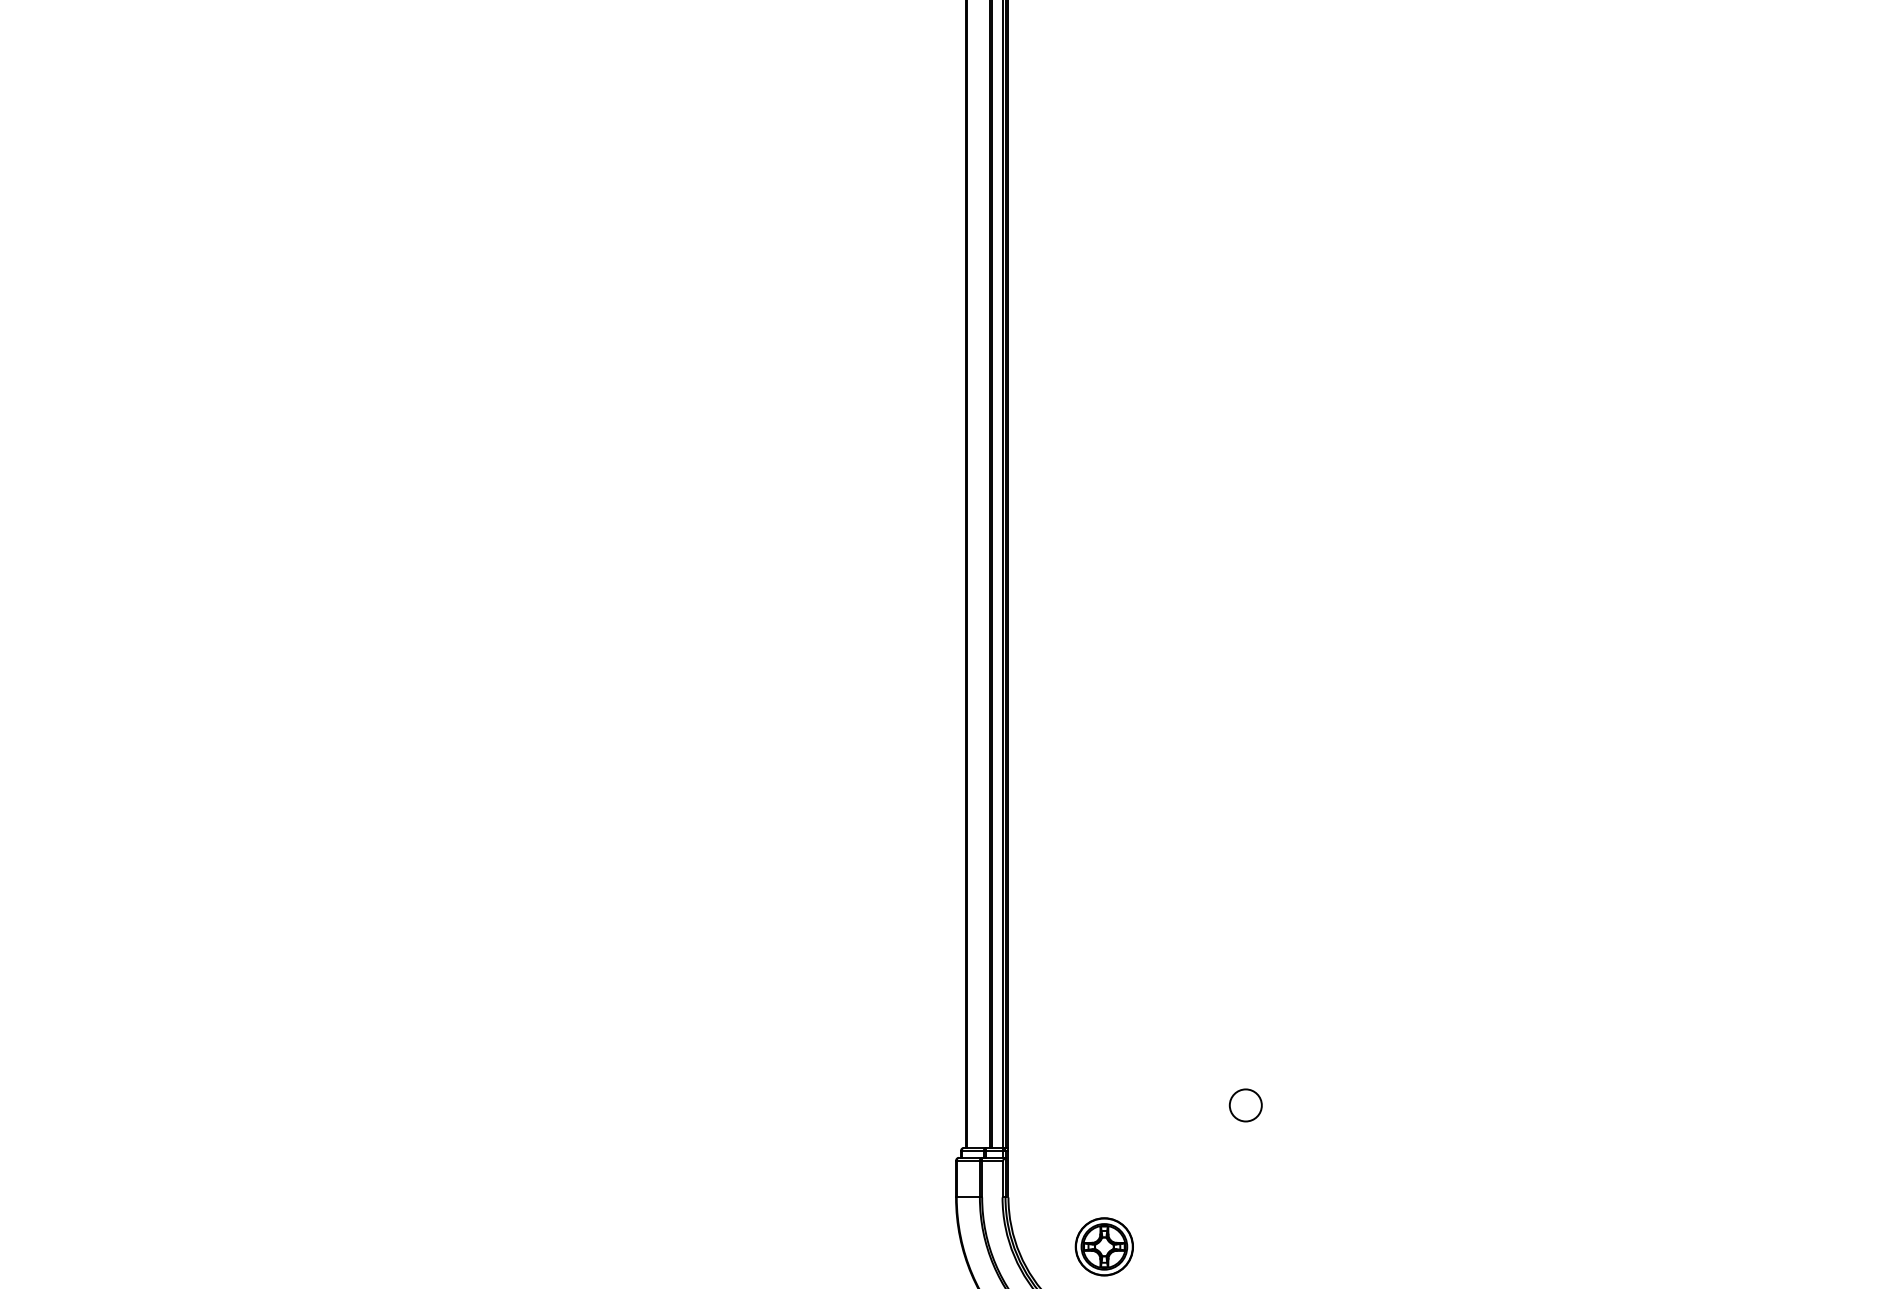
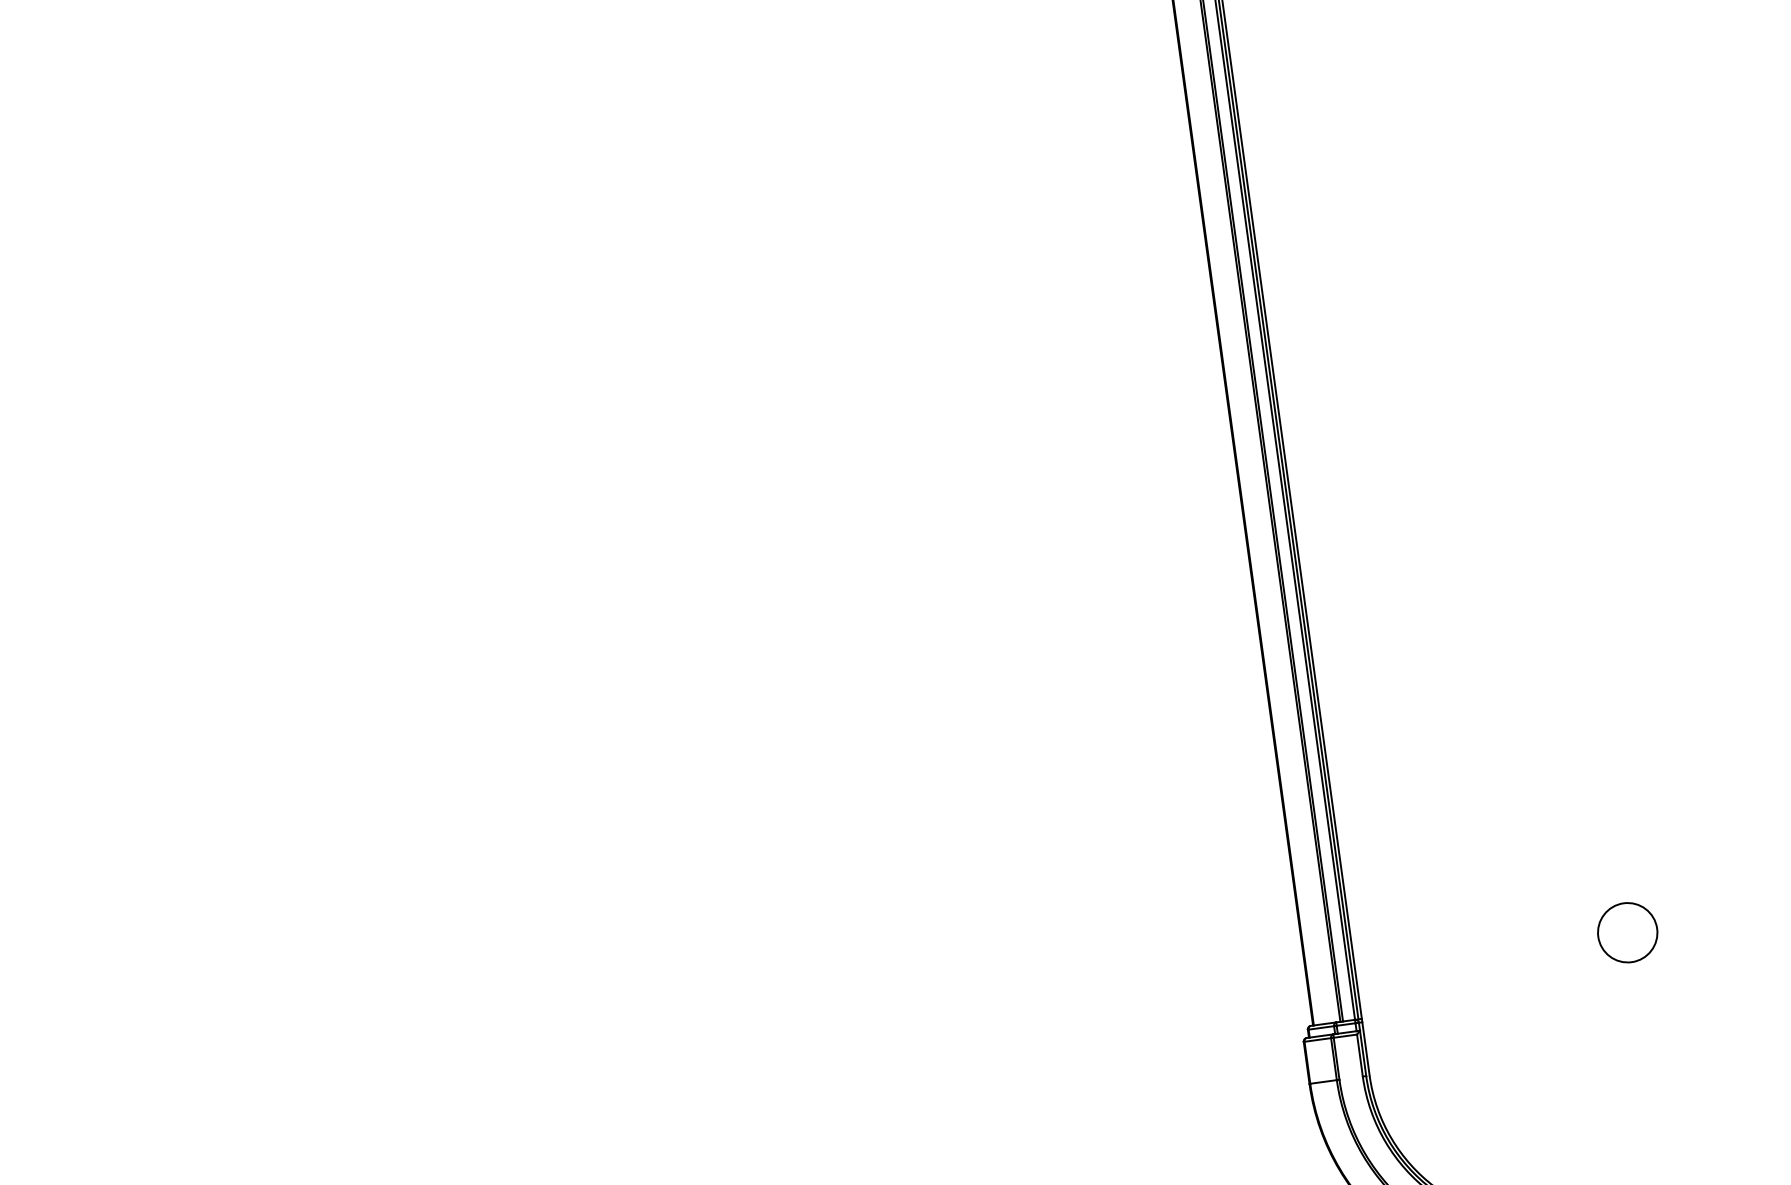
circle: (1245, 1105) -> (1627, 932), size x1.6
part: (1103, 1246) -> (1486, 1116), removed

